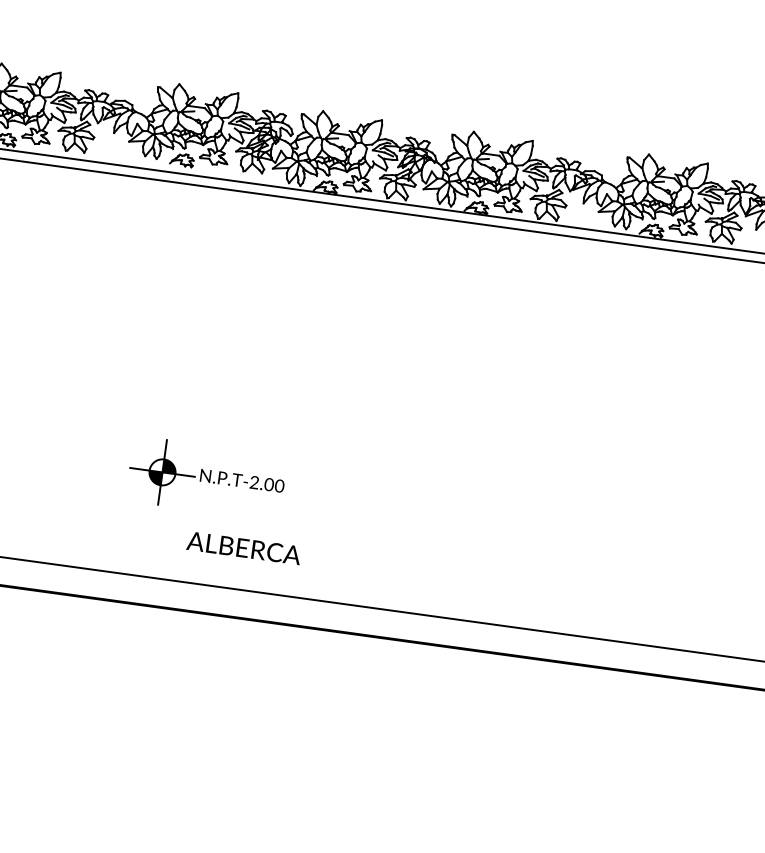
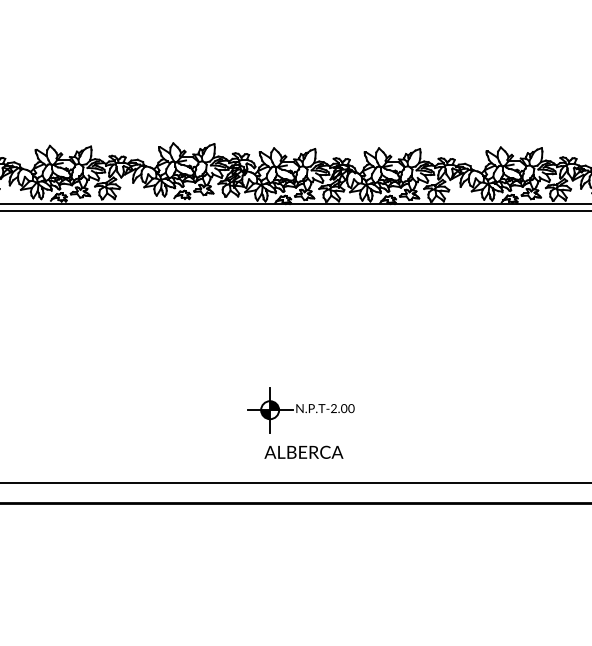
part: (206, 478) -> (300, 410), moved
text: (243, 546) -> (303, 451), moved

